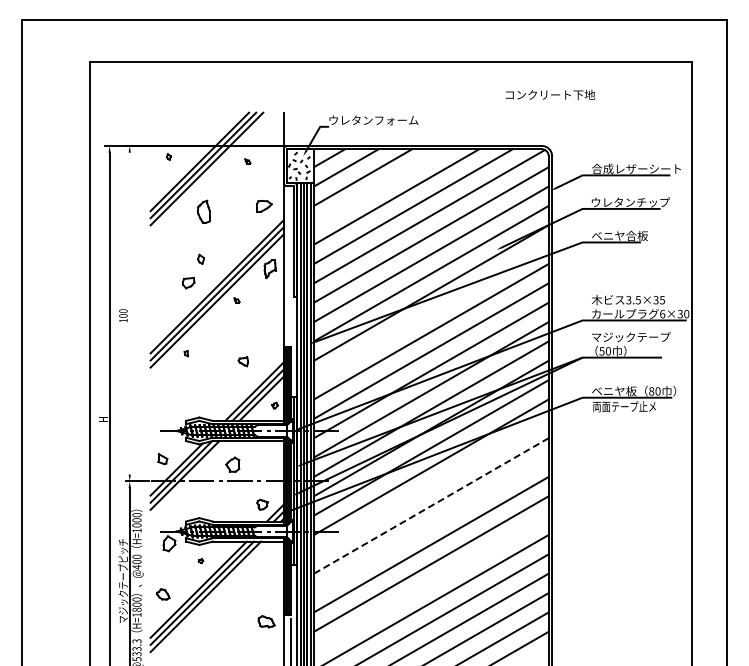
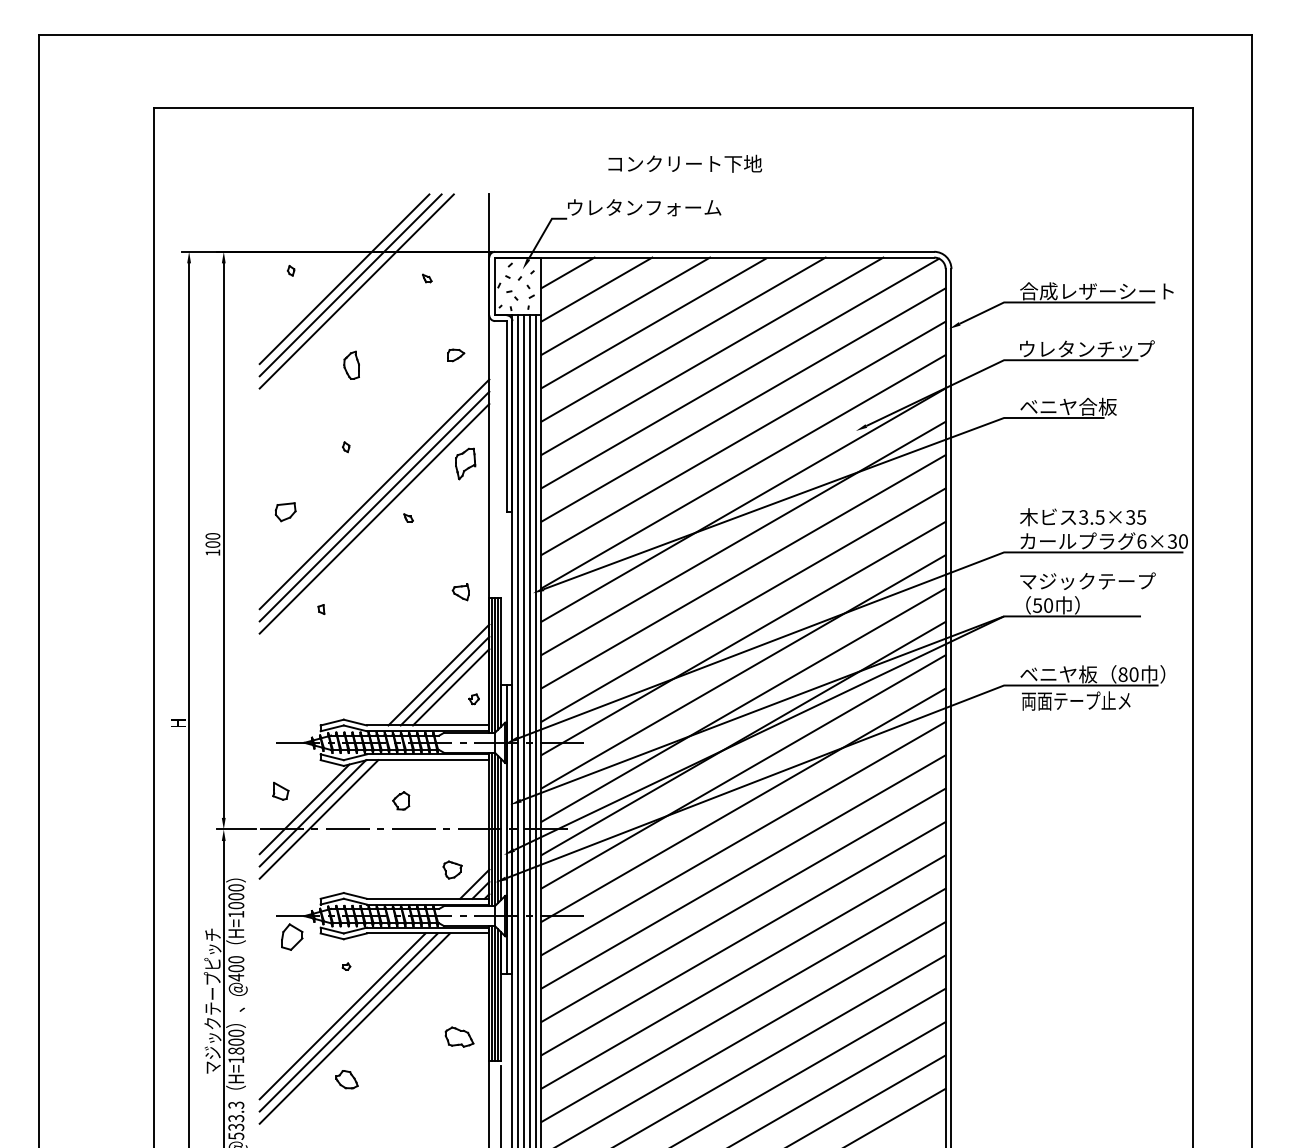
text: (550, 94) -> (685, 163), moved
line: (379, 187) -> (654, 323), added
part: (264, 205) -> (455, 354), size x0.62
part: (203, 211) -> (350, 364), size x0.71
part: (200, 259) -> (345, 447), size x0.62
part: (188, 283) -> (285, 512), moved
line: (431, 312) -> (743, 538), added
line: (129, 313) -> (223, 540), added
part: (242, 361) -> (459, 592), moved
part: (232, 464) -> (400, 800), size x0.71
line: (431, 486) -> (743, 838), added
line: (431, 505) -> (743, 871), dashed -> solid
line: (431, 525) -> (743, 905), added
line: (431, 583) -> (743, 1005), added
part: (163, 594) -> (347, 1079), moved
part: (266, 621) -> (459, 1036), moved

